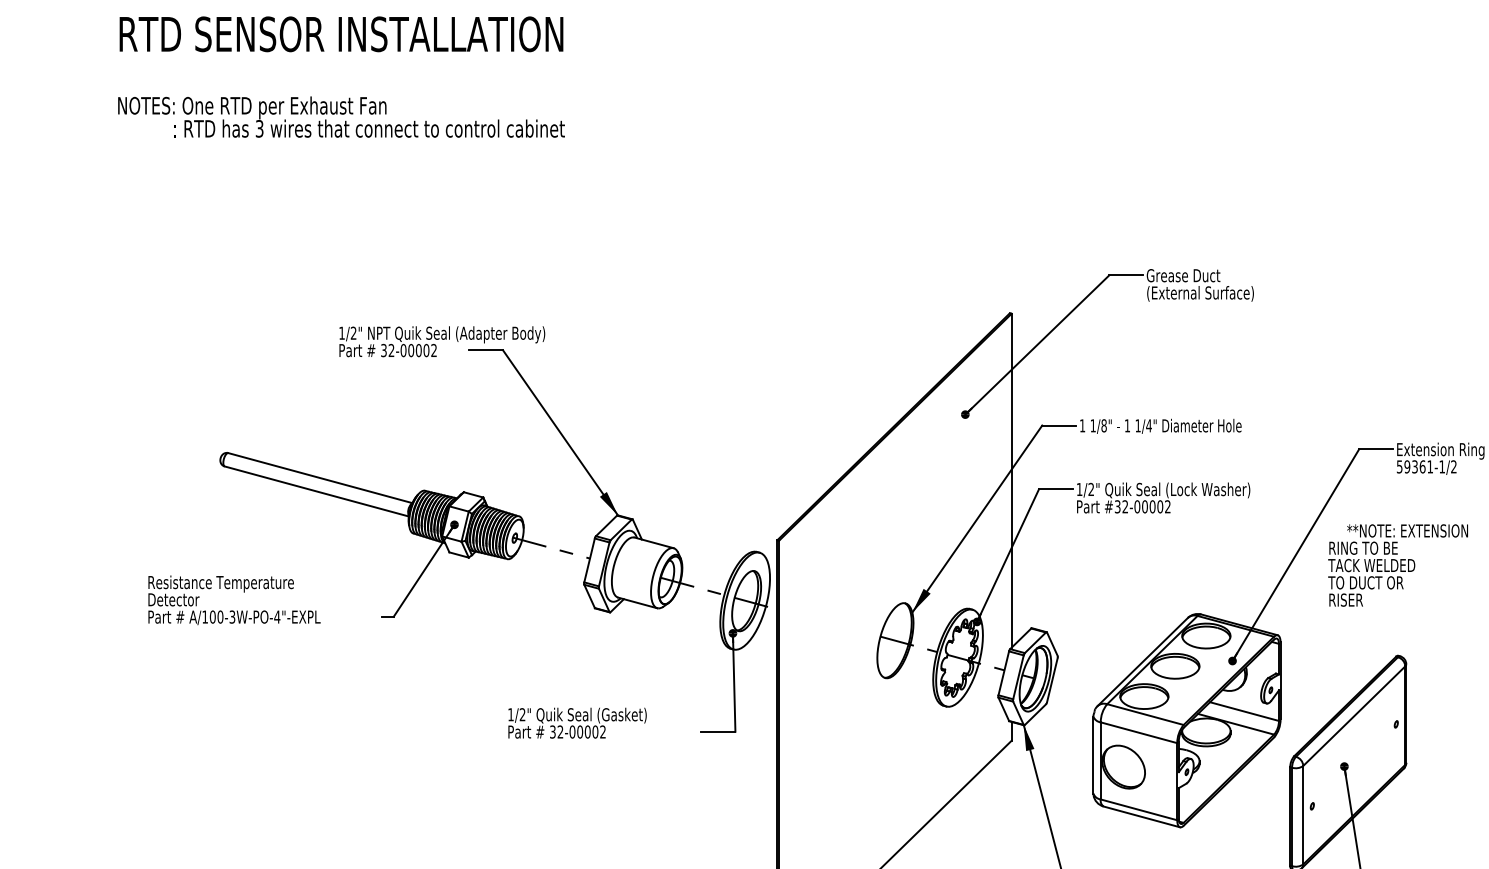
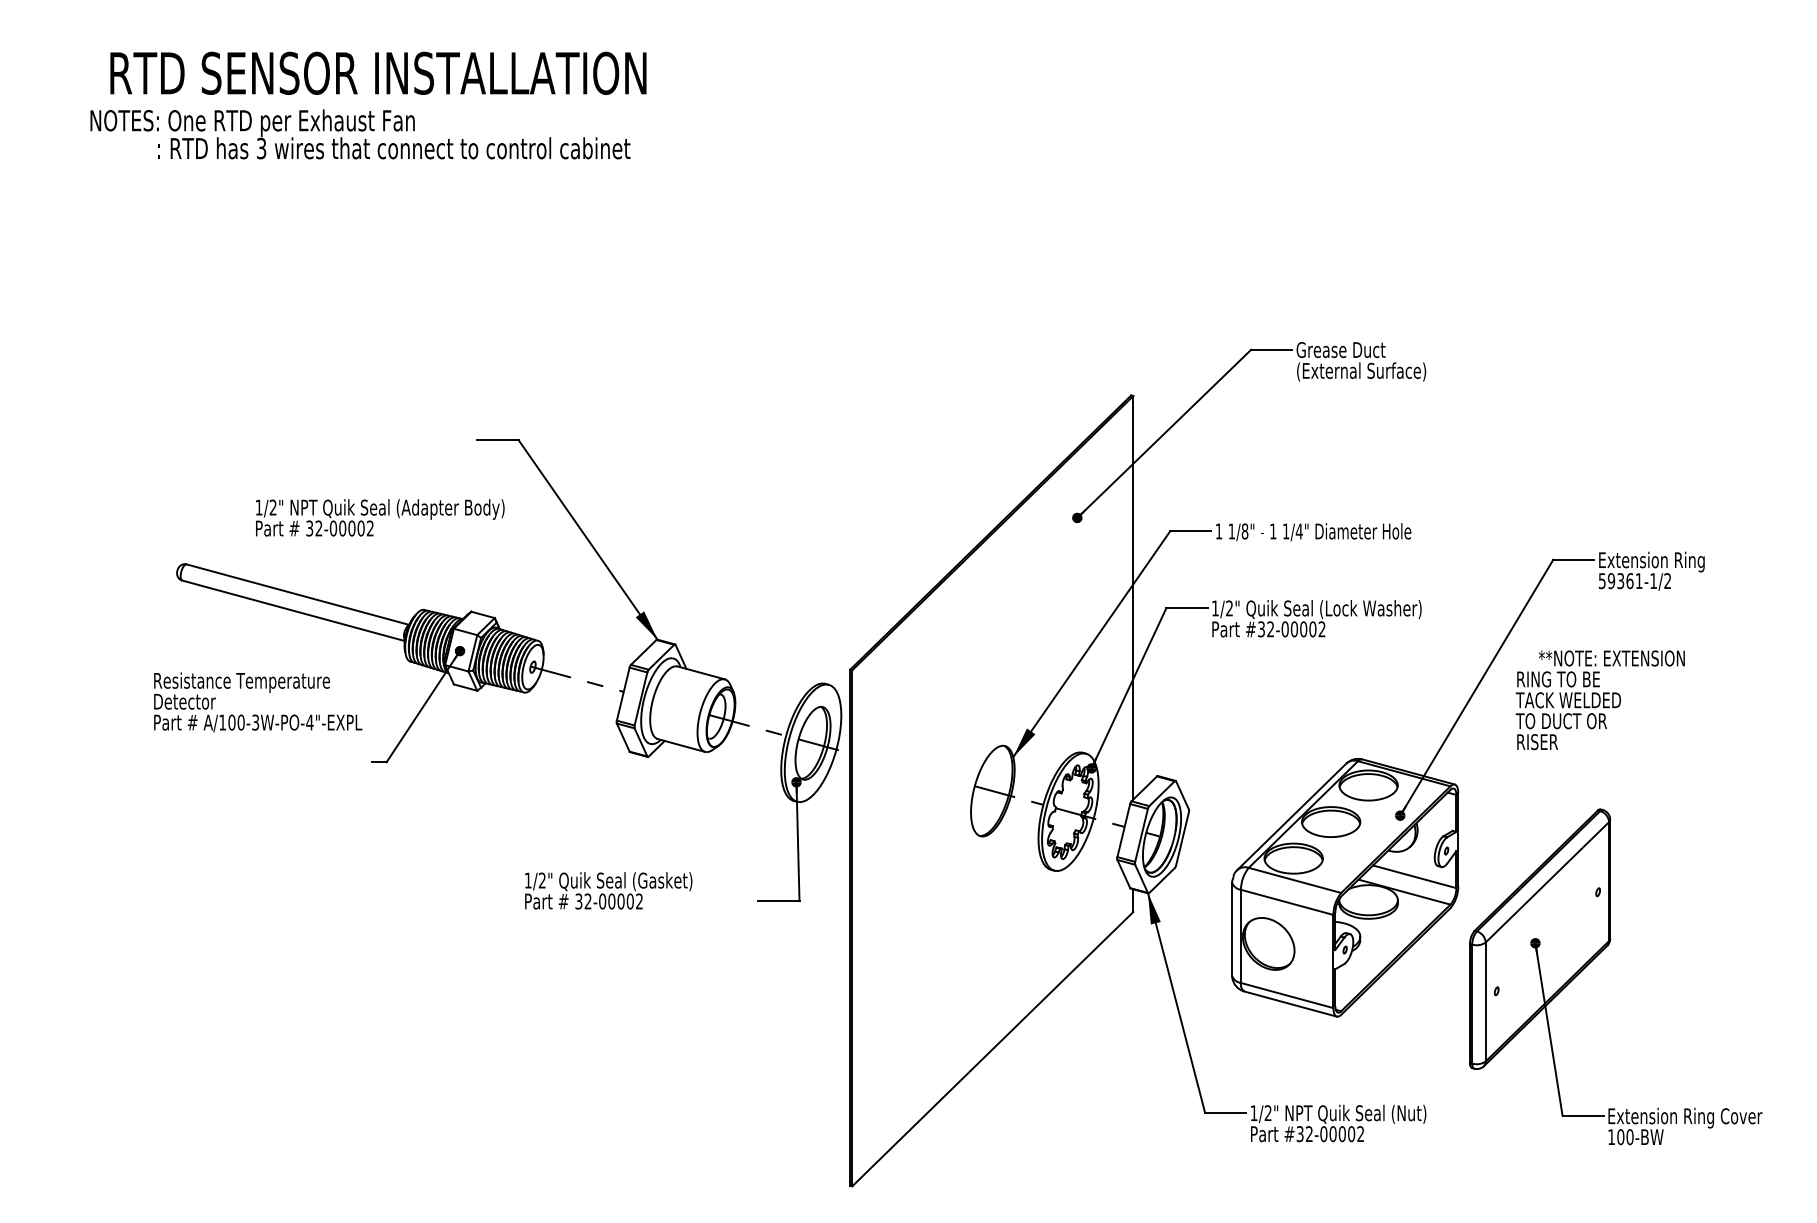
text: (341, 33) -> (378, 72), moved
text: (341, 117) -> (360, 134), moved
text: (442, 341) -> (380, 517), moved
text: (234, 600) -> (258, 702), moved

